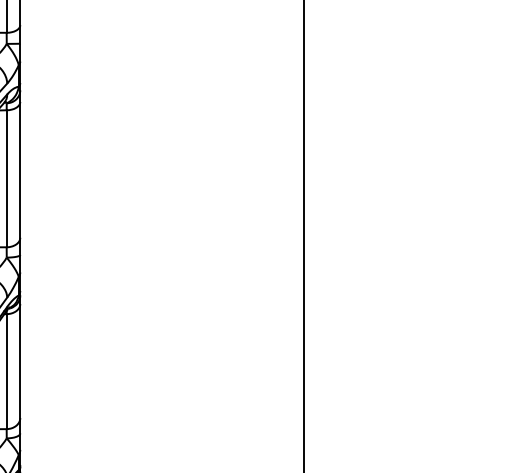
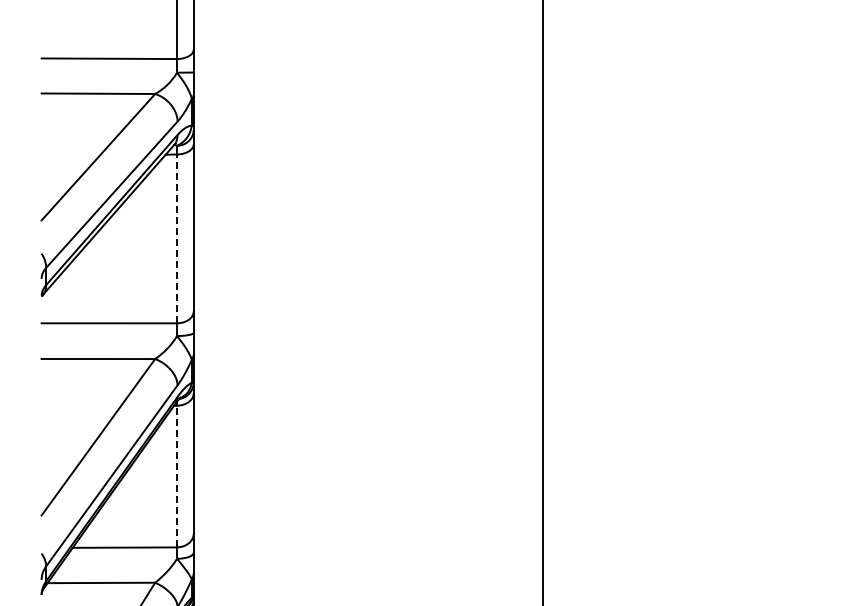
line: (6, 178) -> (176, 238), solid -> dashed
line: (6, 371) -> (176, 476), solid -> dashed

